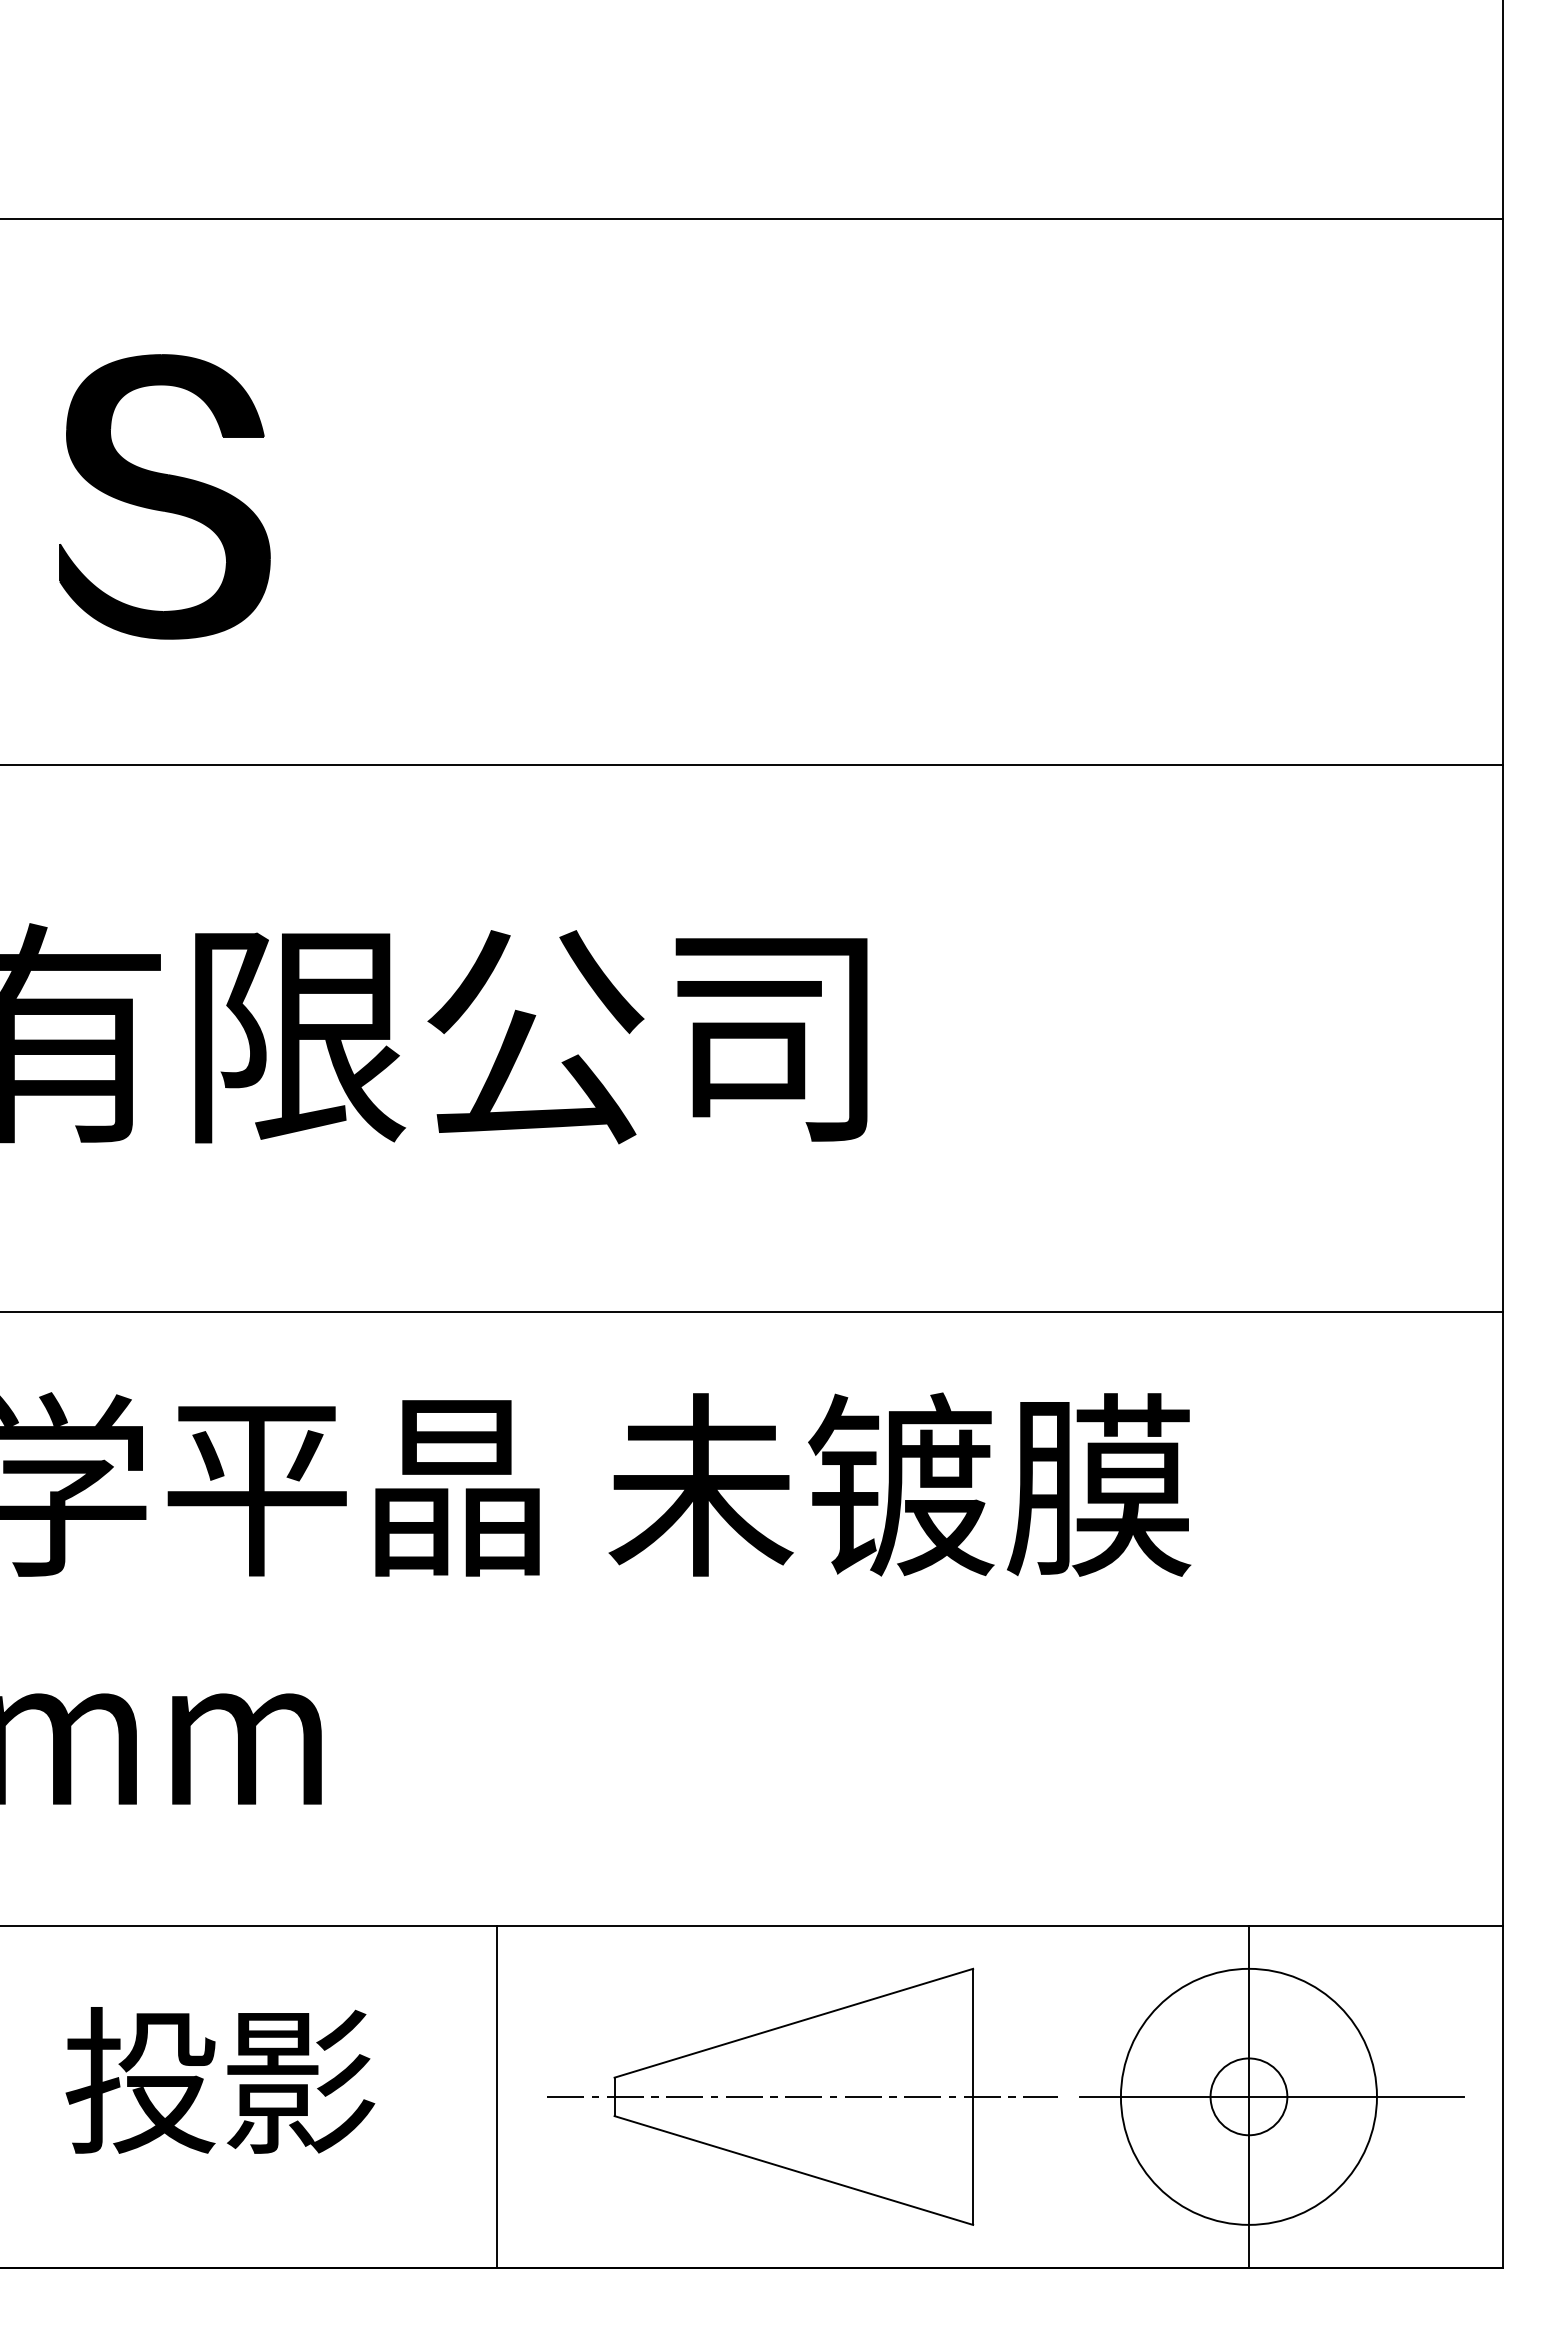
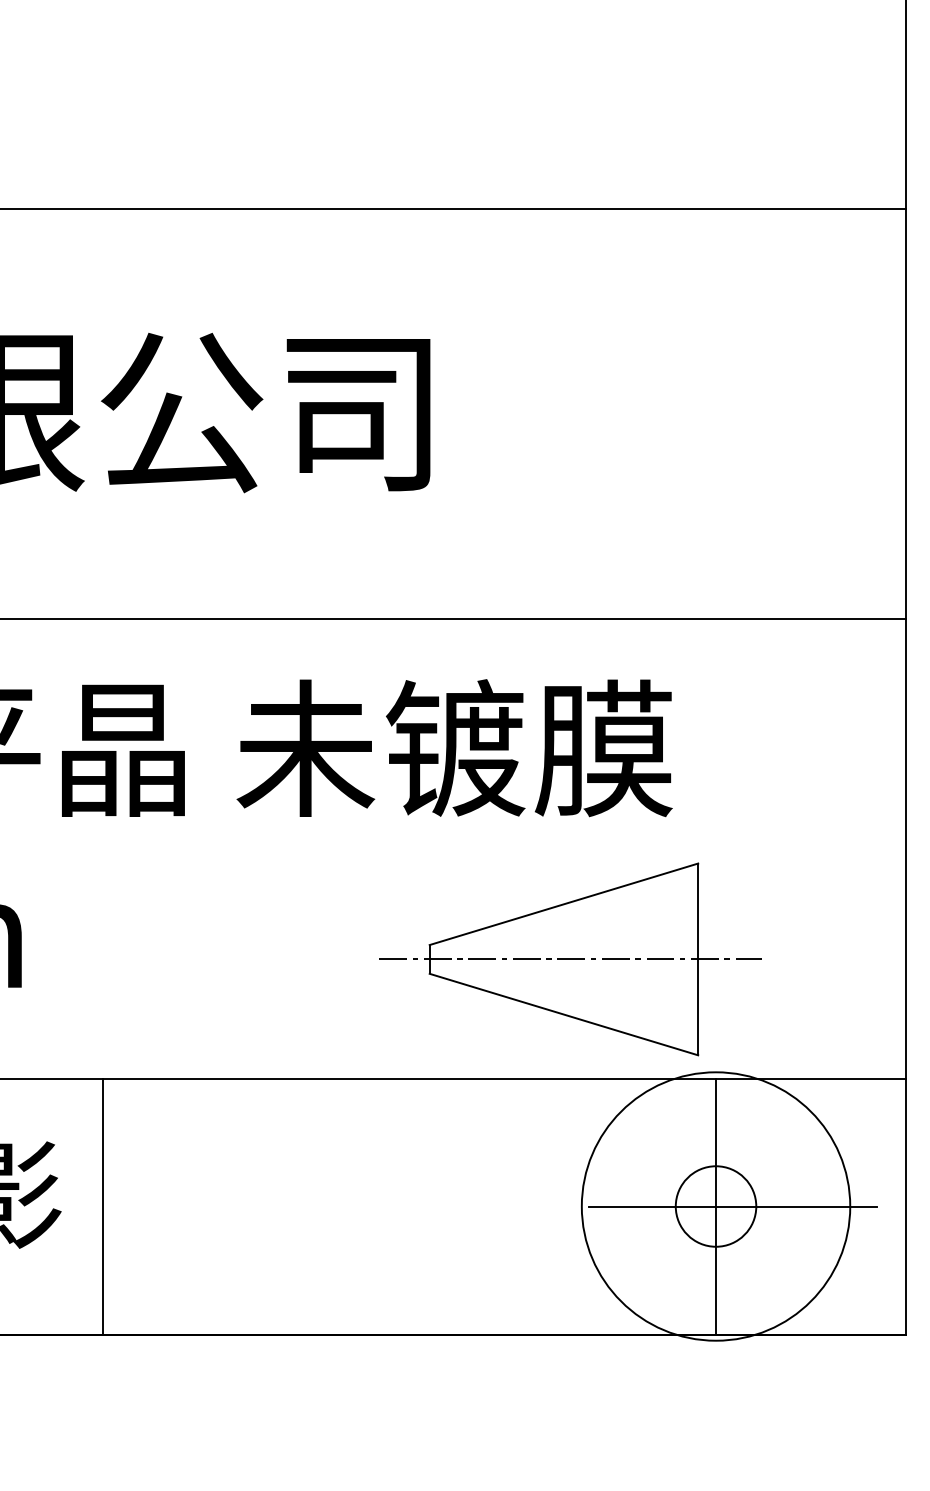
line: (496, 2096) -> (102, 1206), moved
part: (802, 2096) -> (570, 959), moved
circle: (1248, 2096) -> (715, 1206), size x1.4
circle: (1248, 2096) -> (715, 1206), size x1.4

